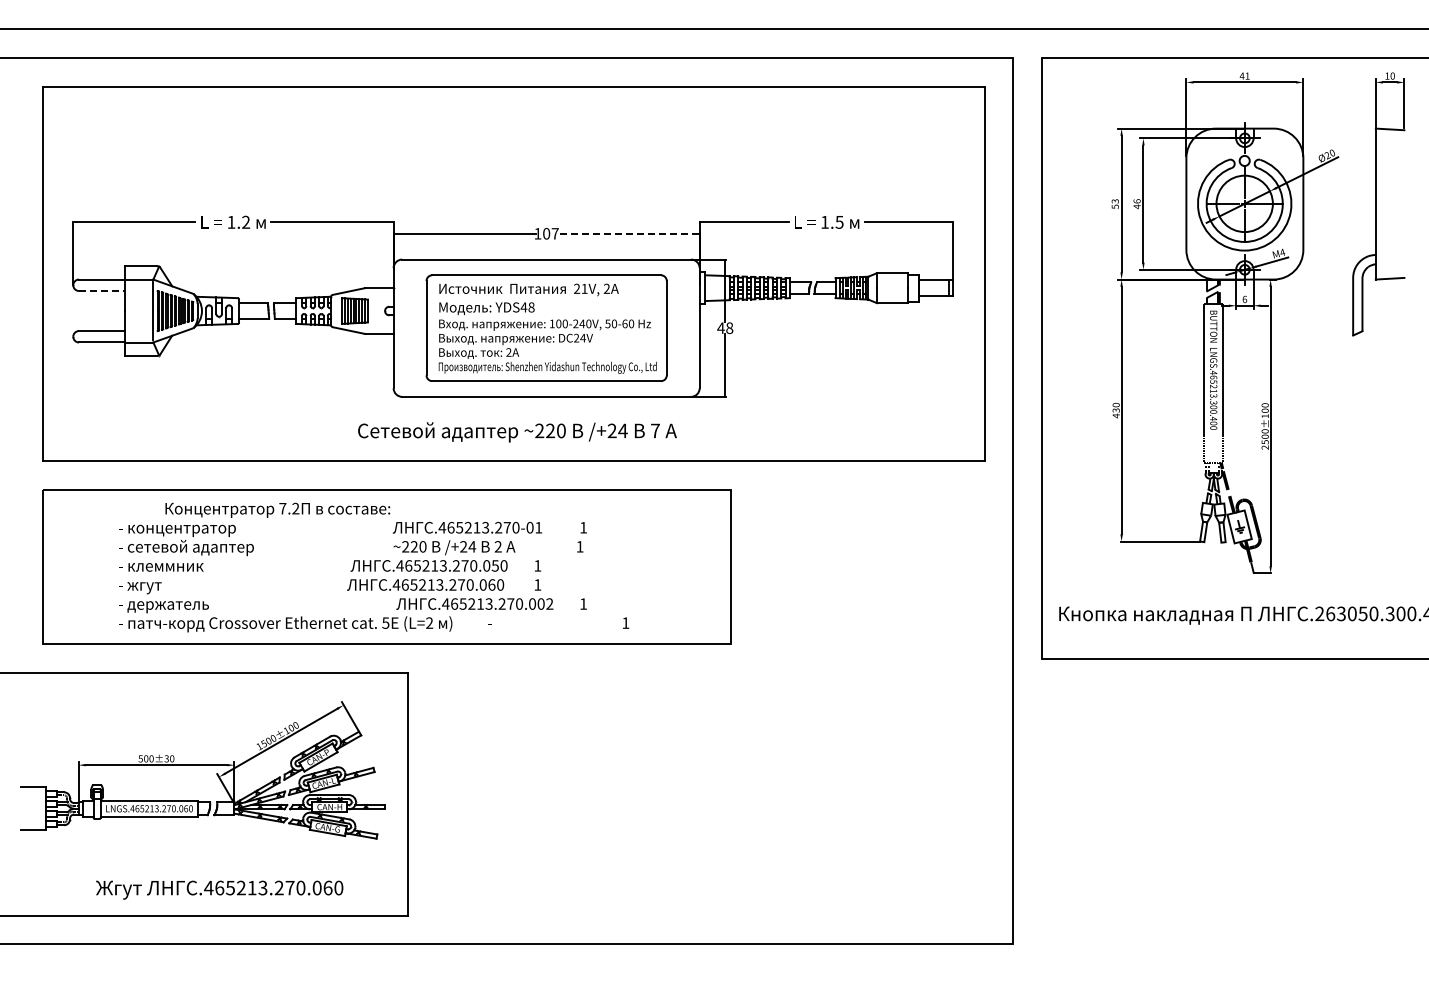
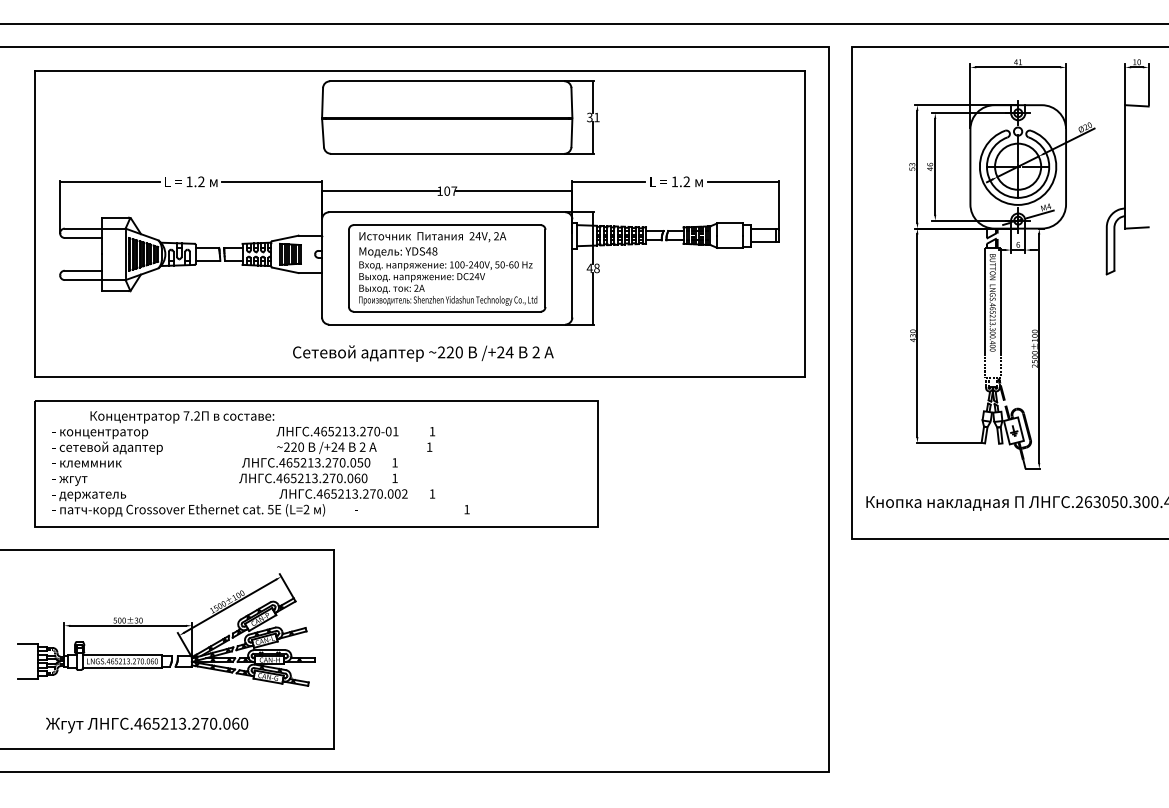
part: (562, 143) -> (460, 117), added
text: (839, 221) -> (686, 181), 1.5 -> 1.2
line: (628, 233) -> (514, 190), dashed -> solid
text: (584, 288) -> (478, 235), 21V, -> 24V,
line: (101, 291) -> (83, 238), dashed -> solid
text: (655, 430) -> (536, 352), 7 -> 2
text: (374, 567) -> (261, 464), moved
text: (219, 889) -> (146, 724), moved

